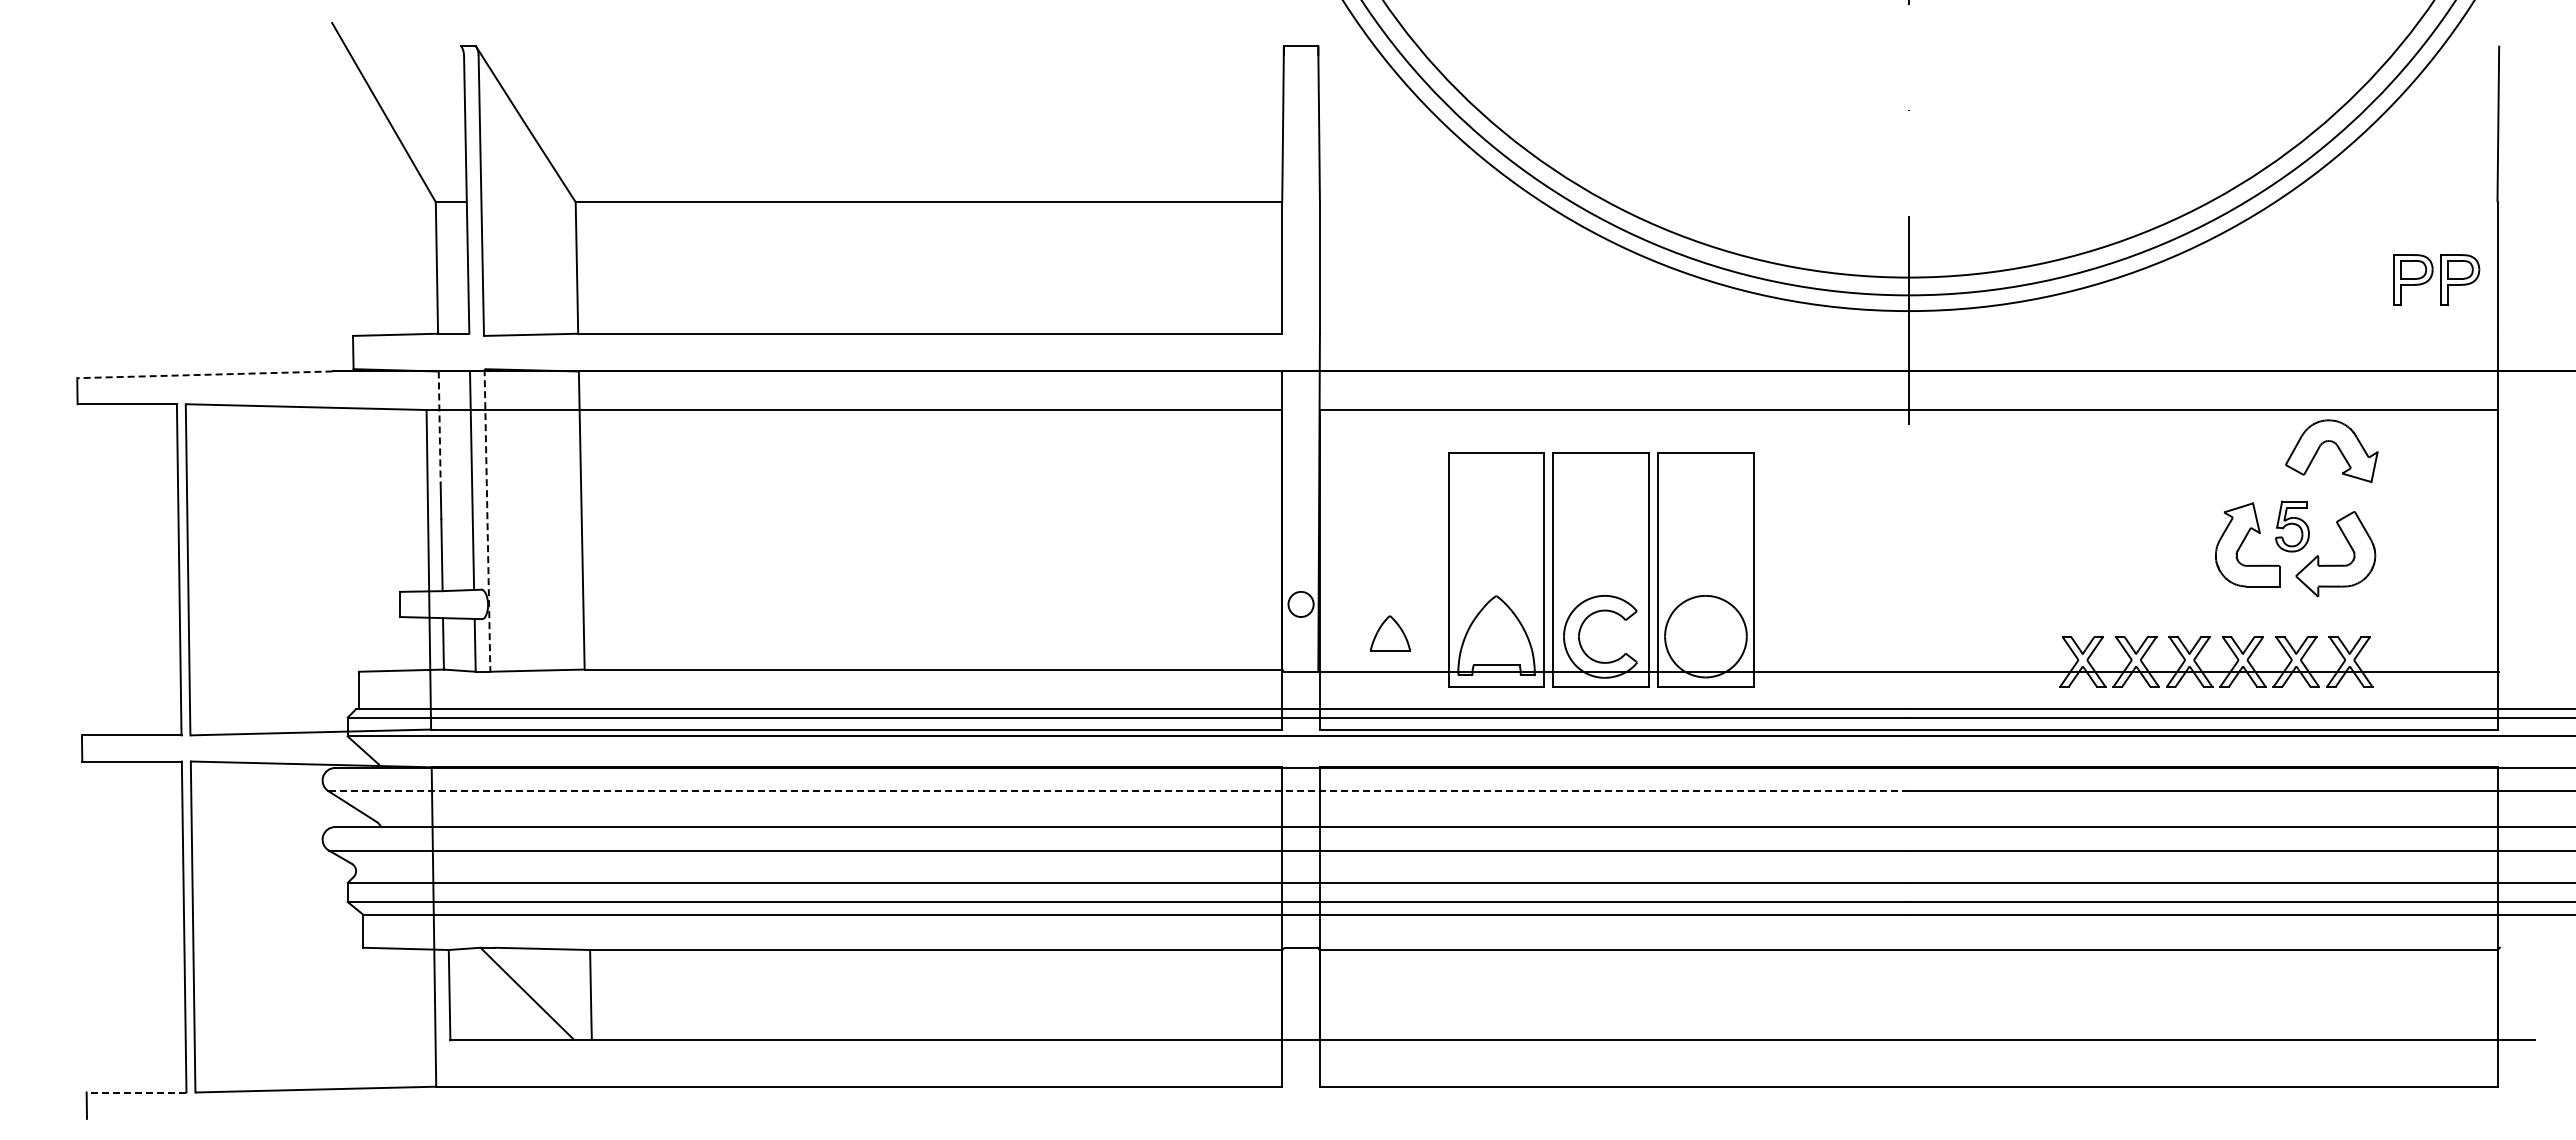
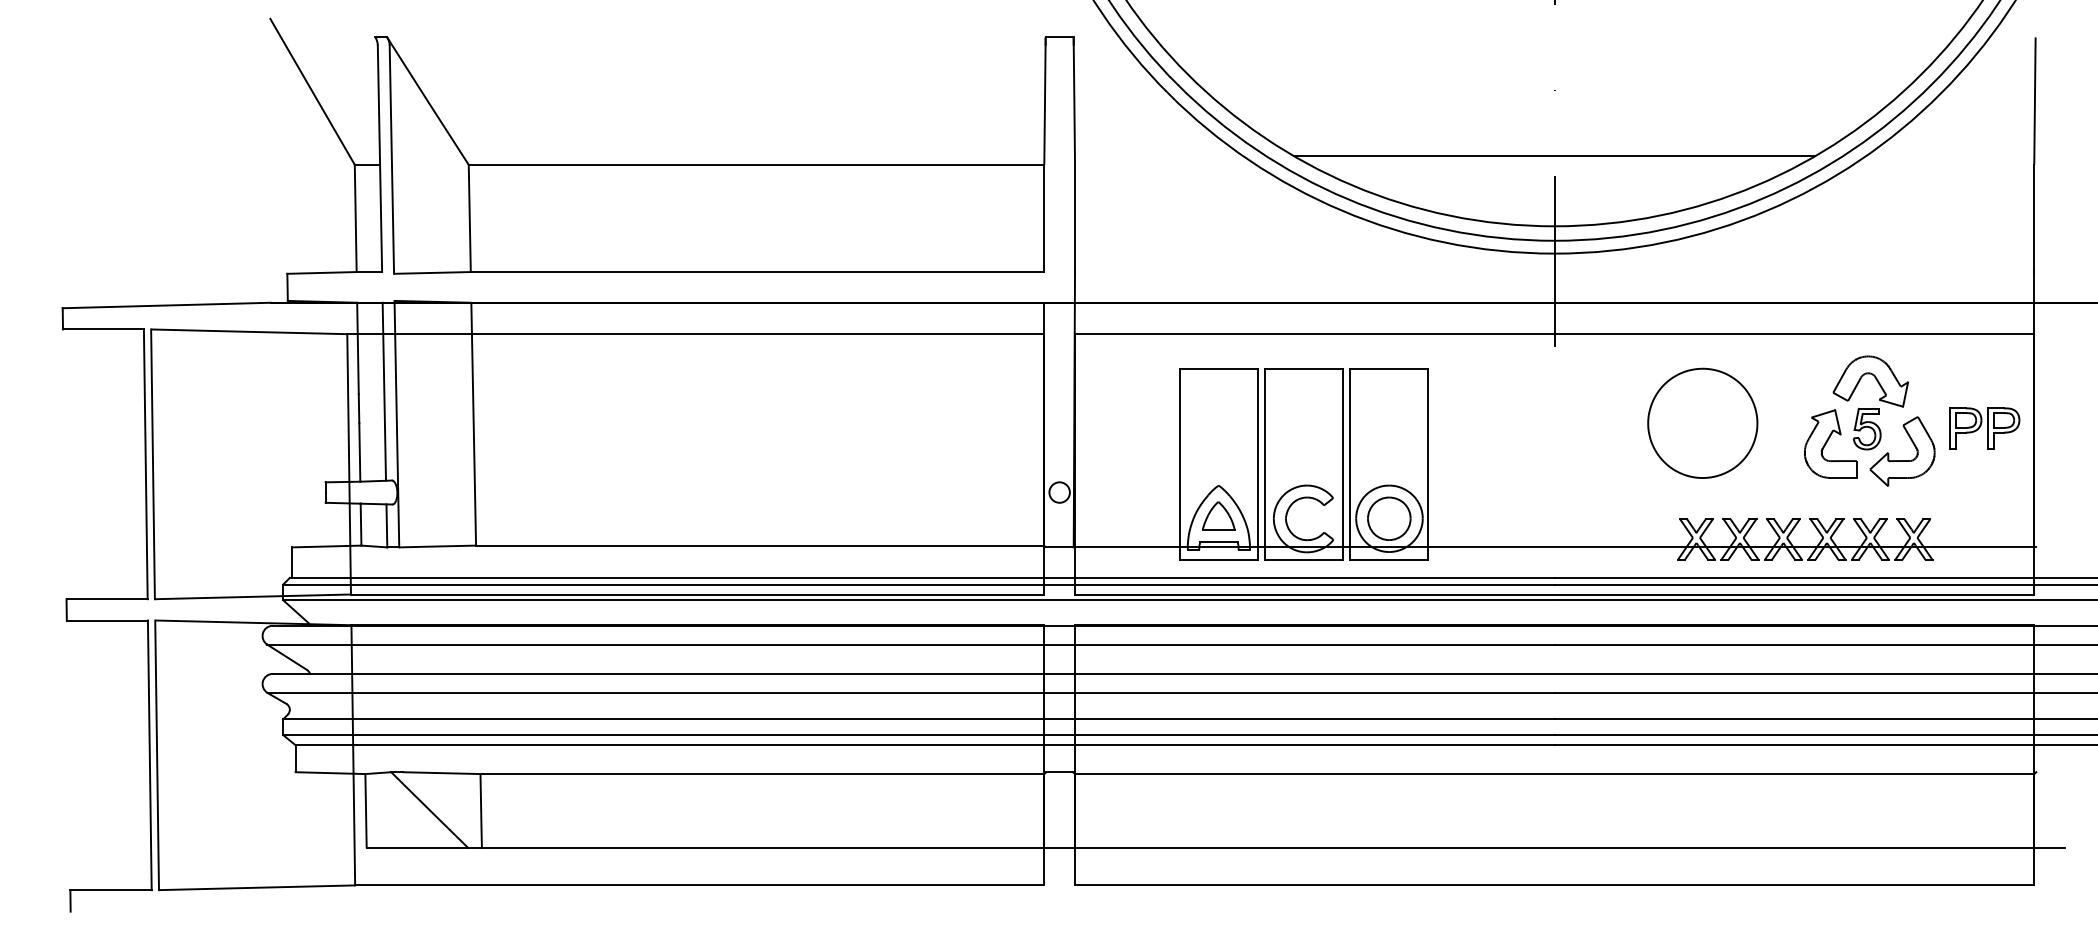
line: (1908, 191) -> (1554, 156), added
part: (2436, 279) -> (1984, 428), moved
line: (204, 374) -> (166, 305), dashed -> solid
line: (439, 428) -> (357, 349), dashed -> solid
part: (2336, 446) -> (1874, 377), moved
part: (2090, 519) -> (1702, 423), added
line: (487, 520) -> (396, 424), dashed -> solid
part: (1390, 633) -> (1218, 516), moved
part: (1705, 636) -> (1389, 518), added
line: (1118, 791) -> (910, 644), dashed -> solid
line: (136, 1092) -> (110, 890), dashed -> solid

